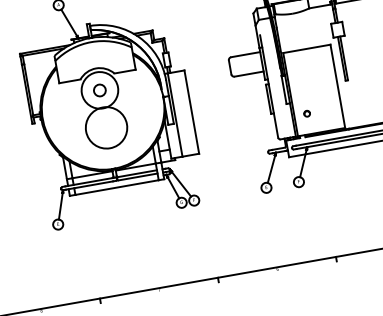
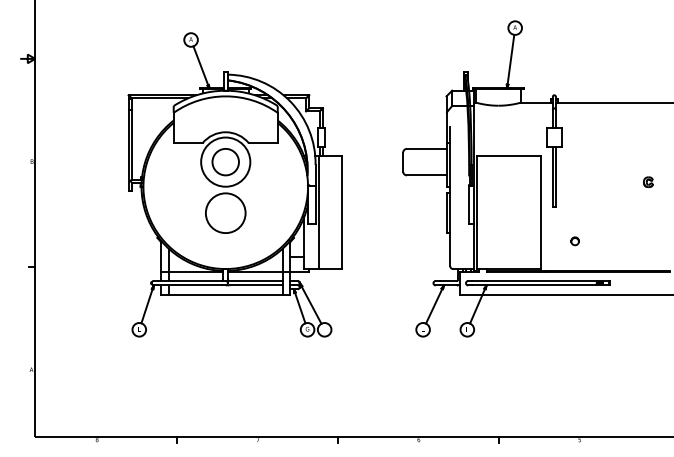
circle: (99, 90) -> (225, 162), size x1.67
part: (306, 113) -> (574, 241), moved
circle: (106, 128) -> (225, 213), size x0.71

